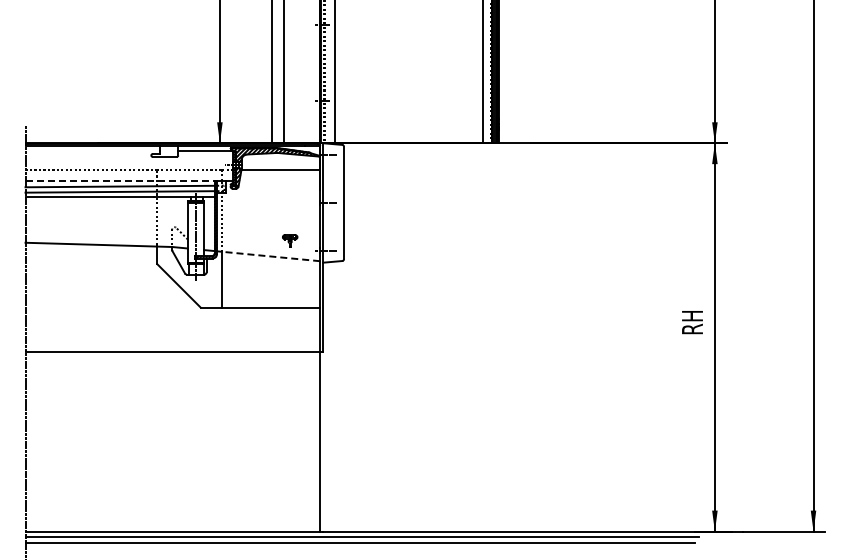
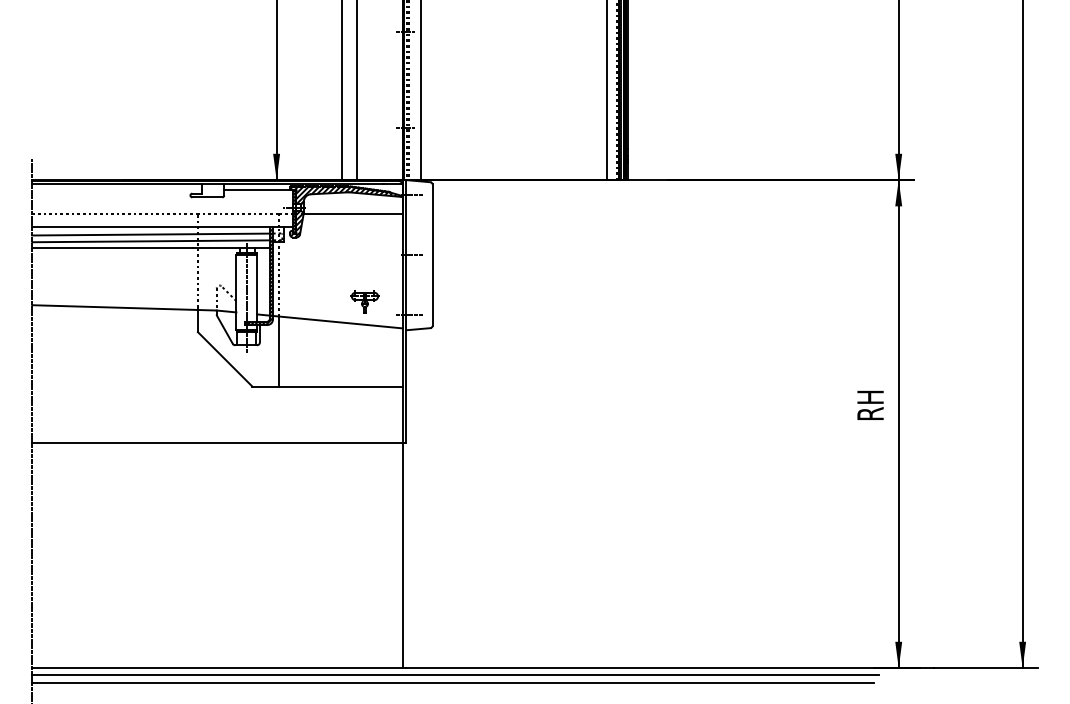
line: (120, 180) -> (151, 226), dashed -> solid
part: (289, 240) -> (364, 302), size x1.43
line: (268, 256) -> (337, 322), dashed -> solid

